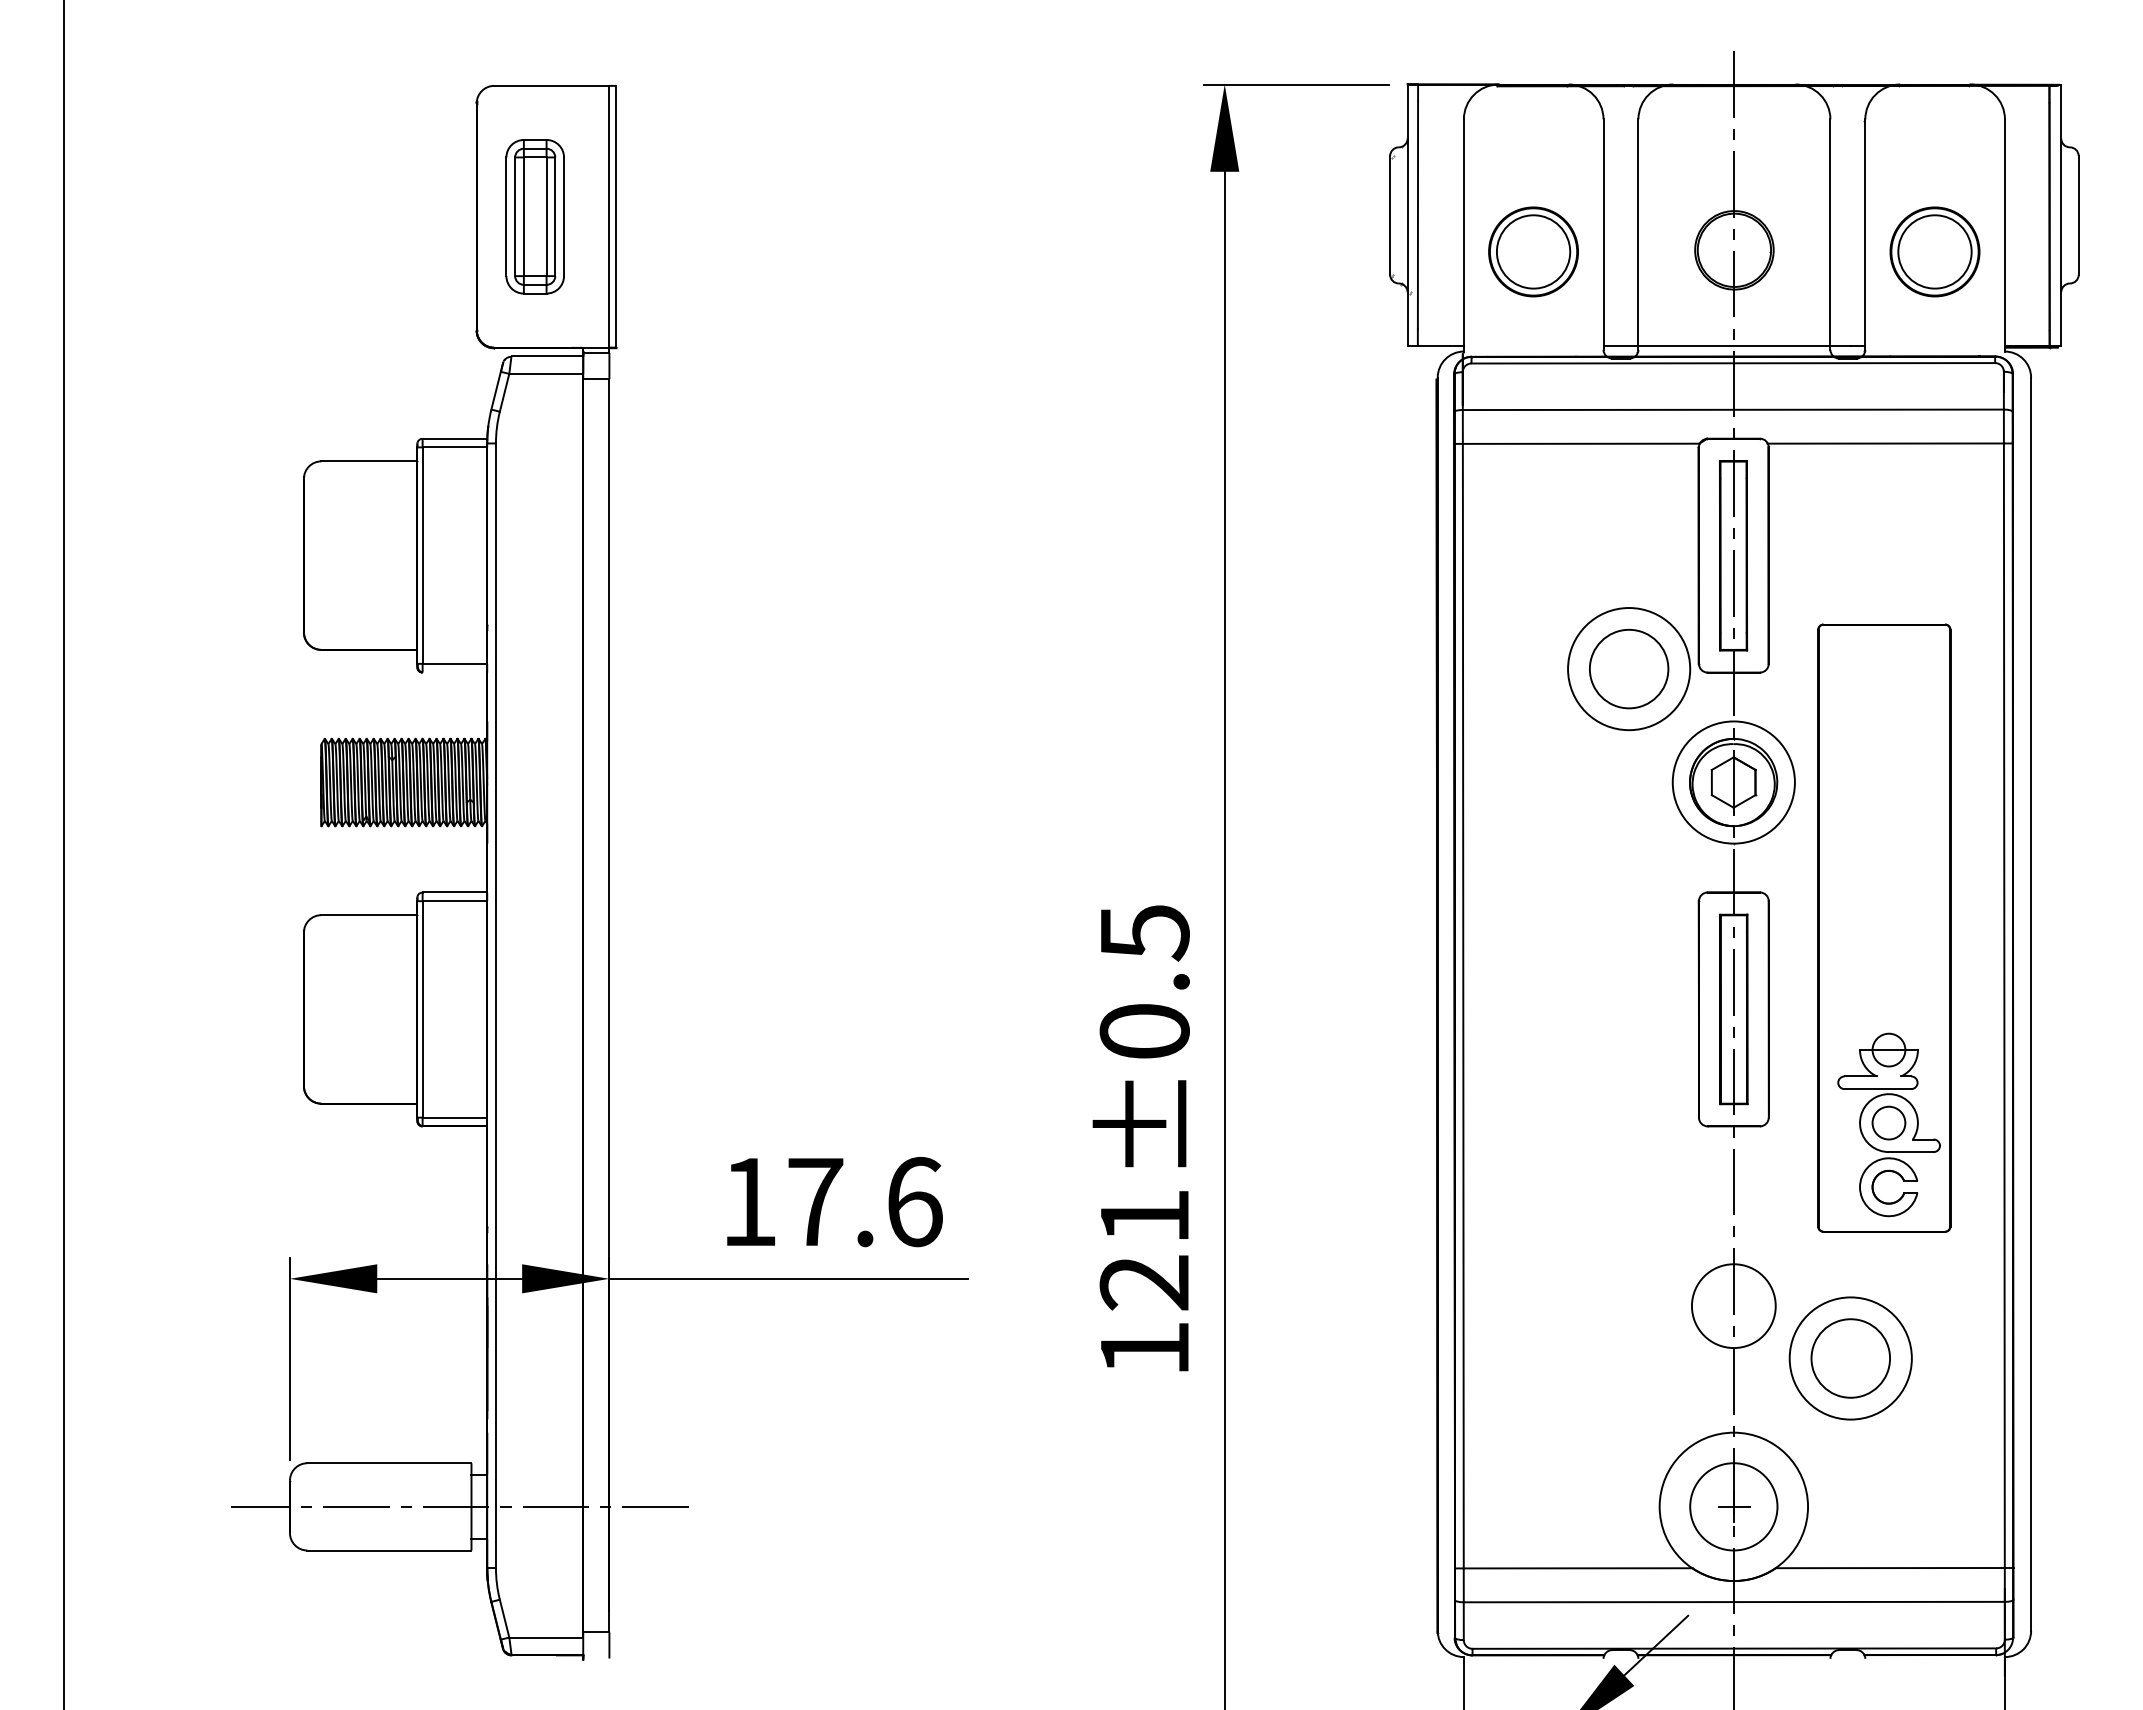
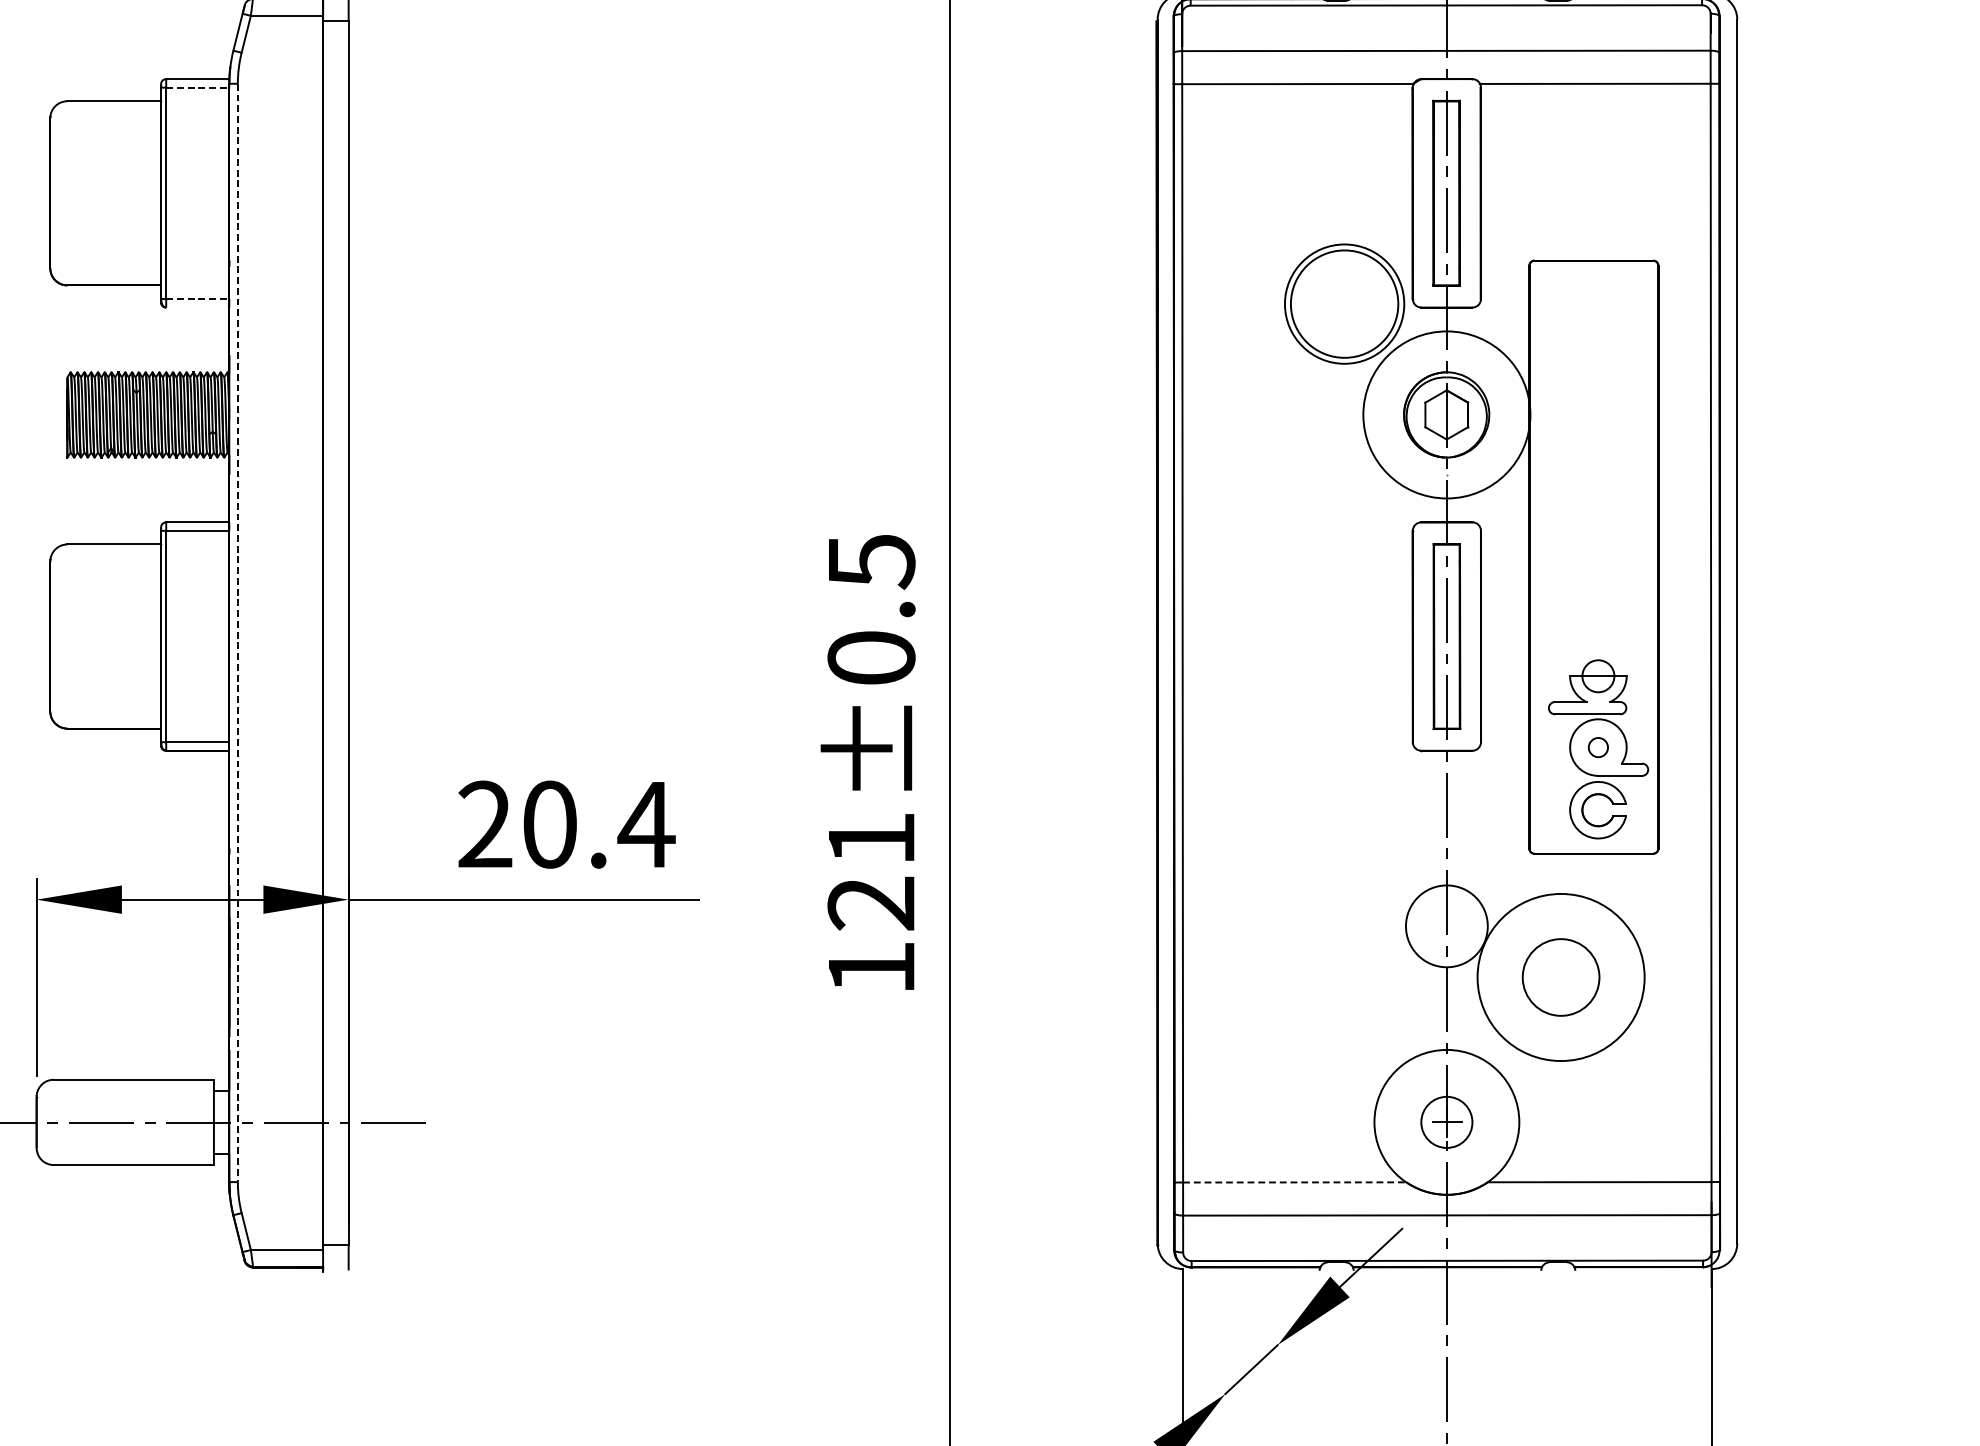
line: (455, 447) -> (198, 87), solid -> dashed
line: (455, 663) -> (198, 298), solid -> dashed
circle: (1628, 668) -> (1344, 303), size x1.4
circle: (1733, 782) -> (1446, 414), size x1.4
line: (495, 1006) -> (237, 633), solid -> dashed
circle: (1888, 1122) -> (1597, 746), size x0.6
text: (832, 1201) -> (566, 824), 17.6 -> 20.4
circle: (1850, 1358) -> (1560, 977), size x1.4
circle: (1733, 1506) -> (1446, 1122), size x0.6
line: (1578, 1568) -> (1295, 1182), solid -> dashed

